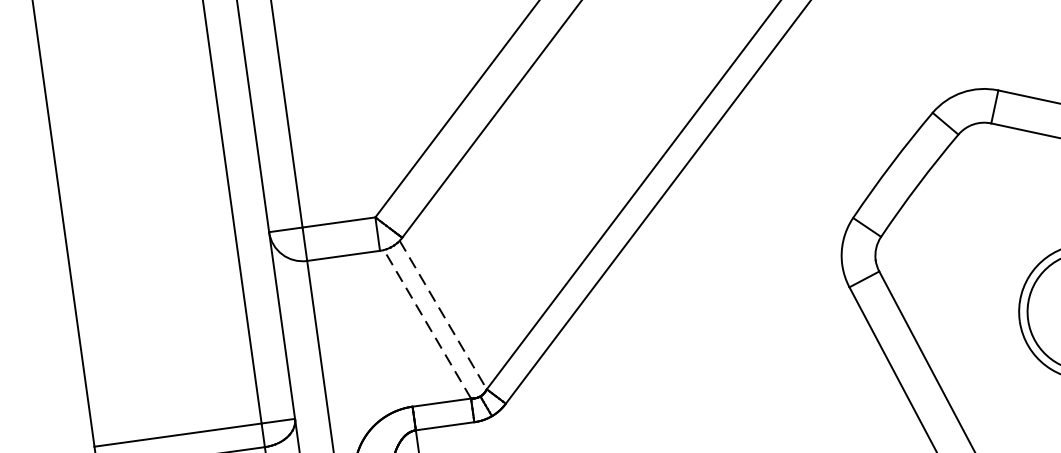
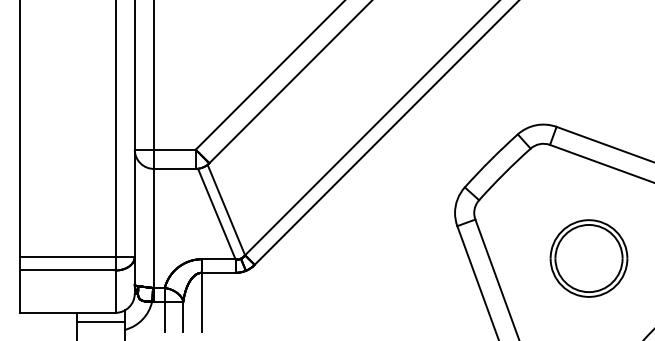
line: (443, 315) -> (226, 210), dashed -> solid
line: (427, 325) -> (216, 214), dashed -> solid

